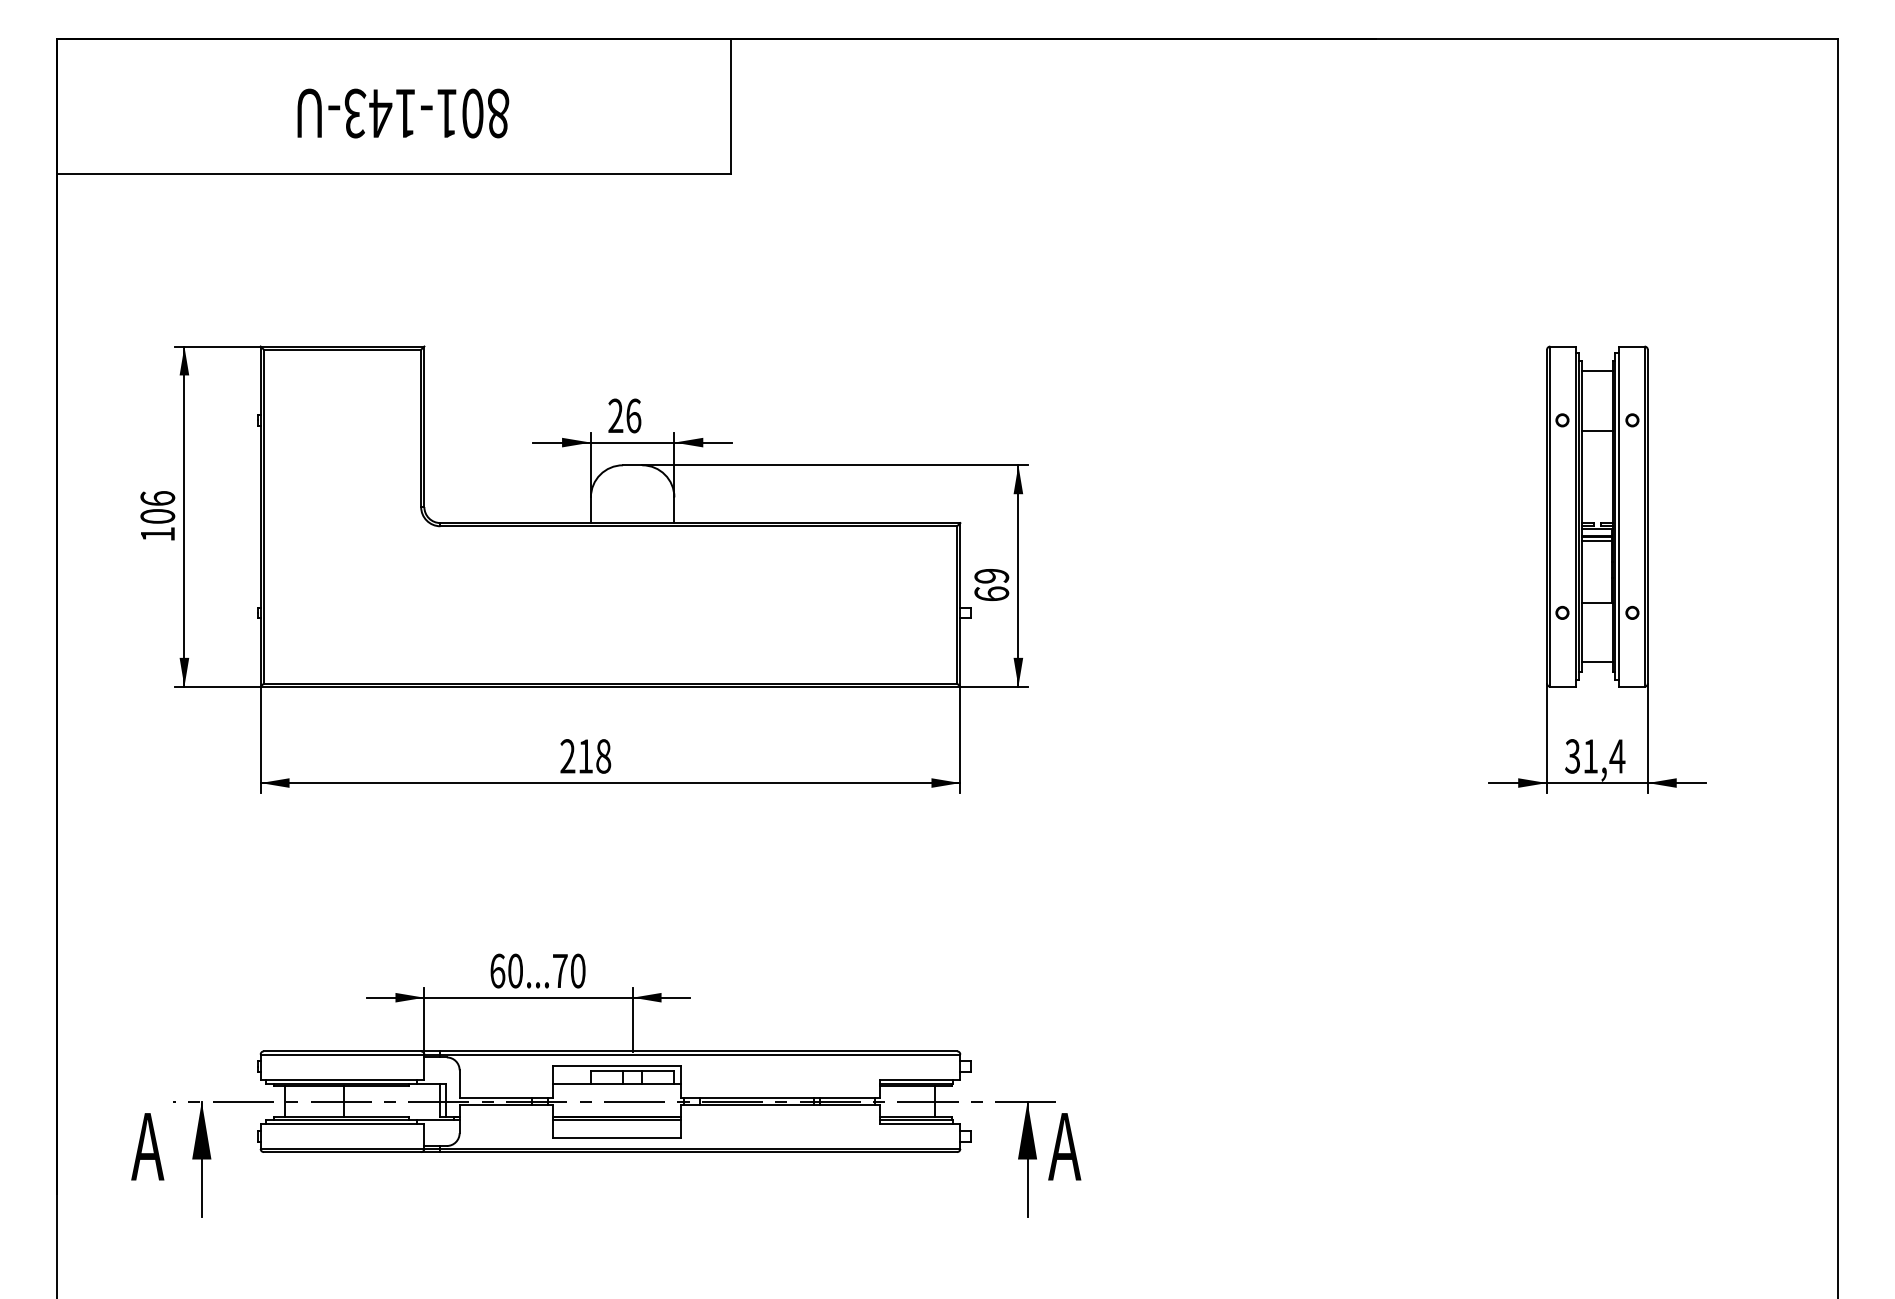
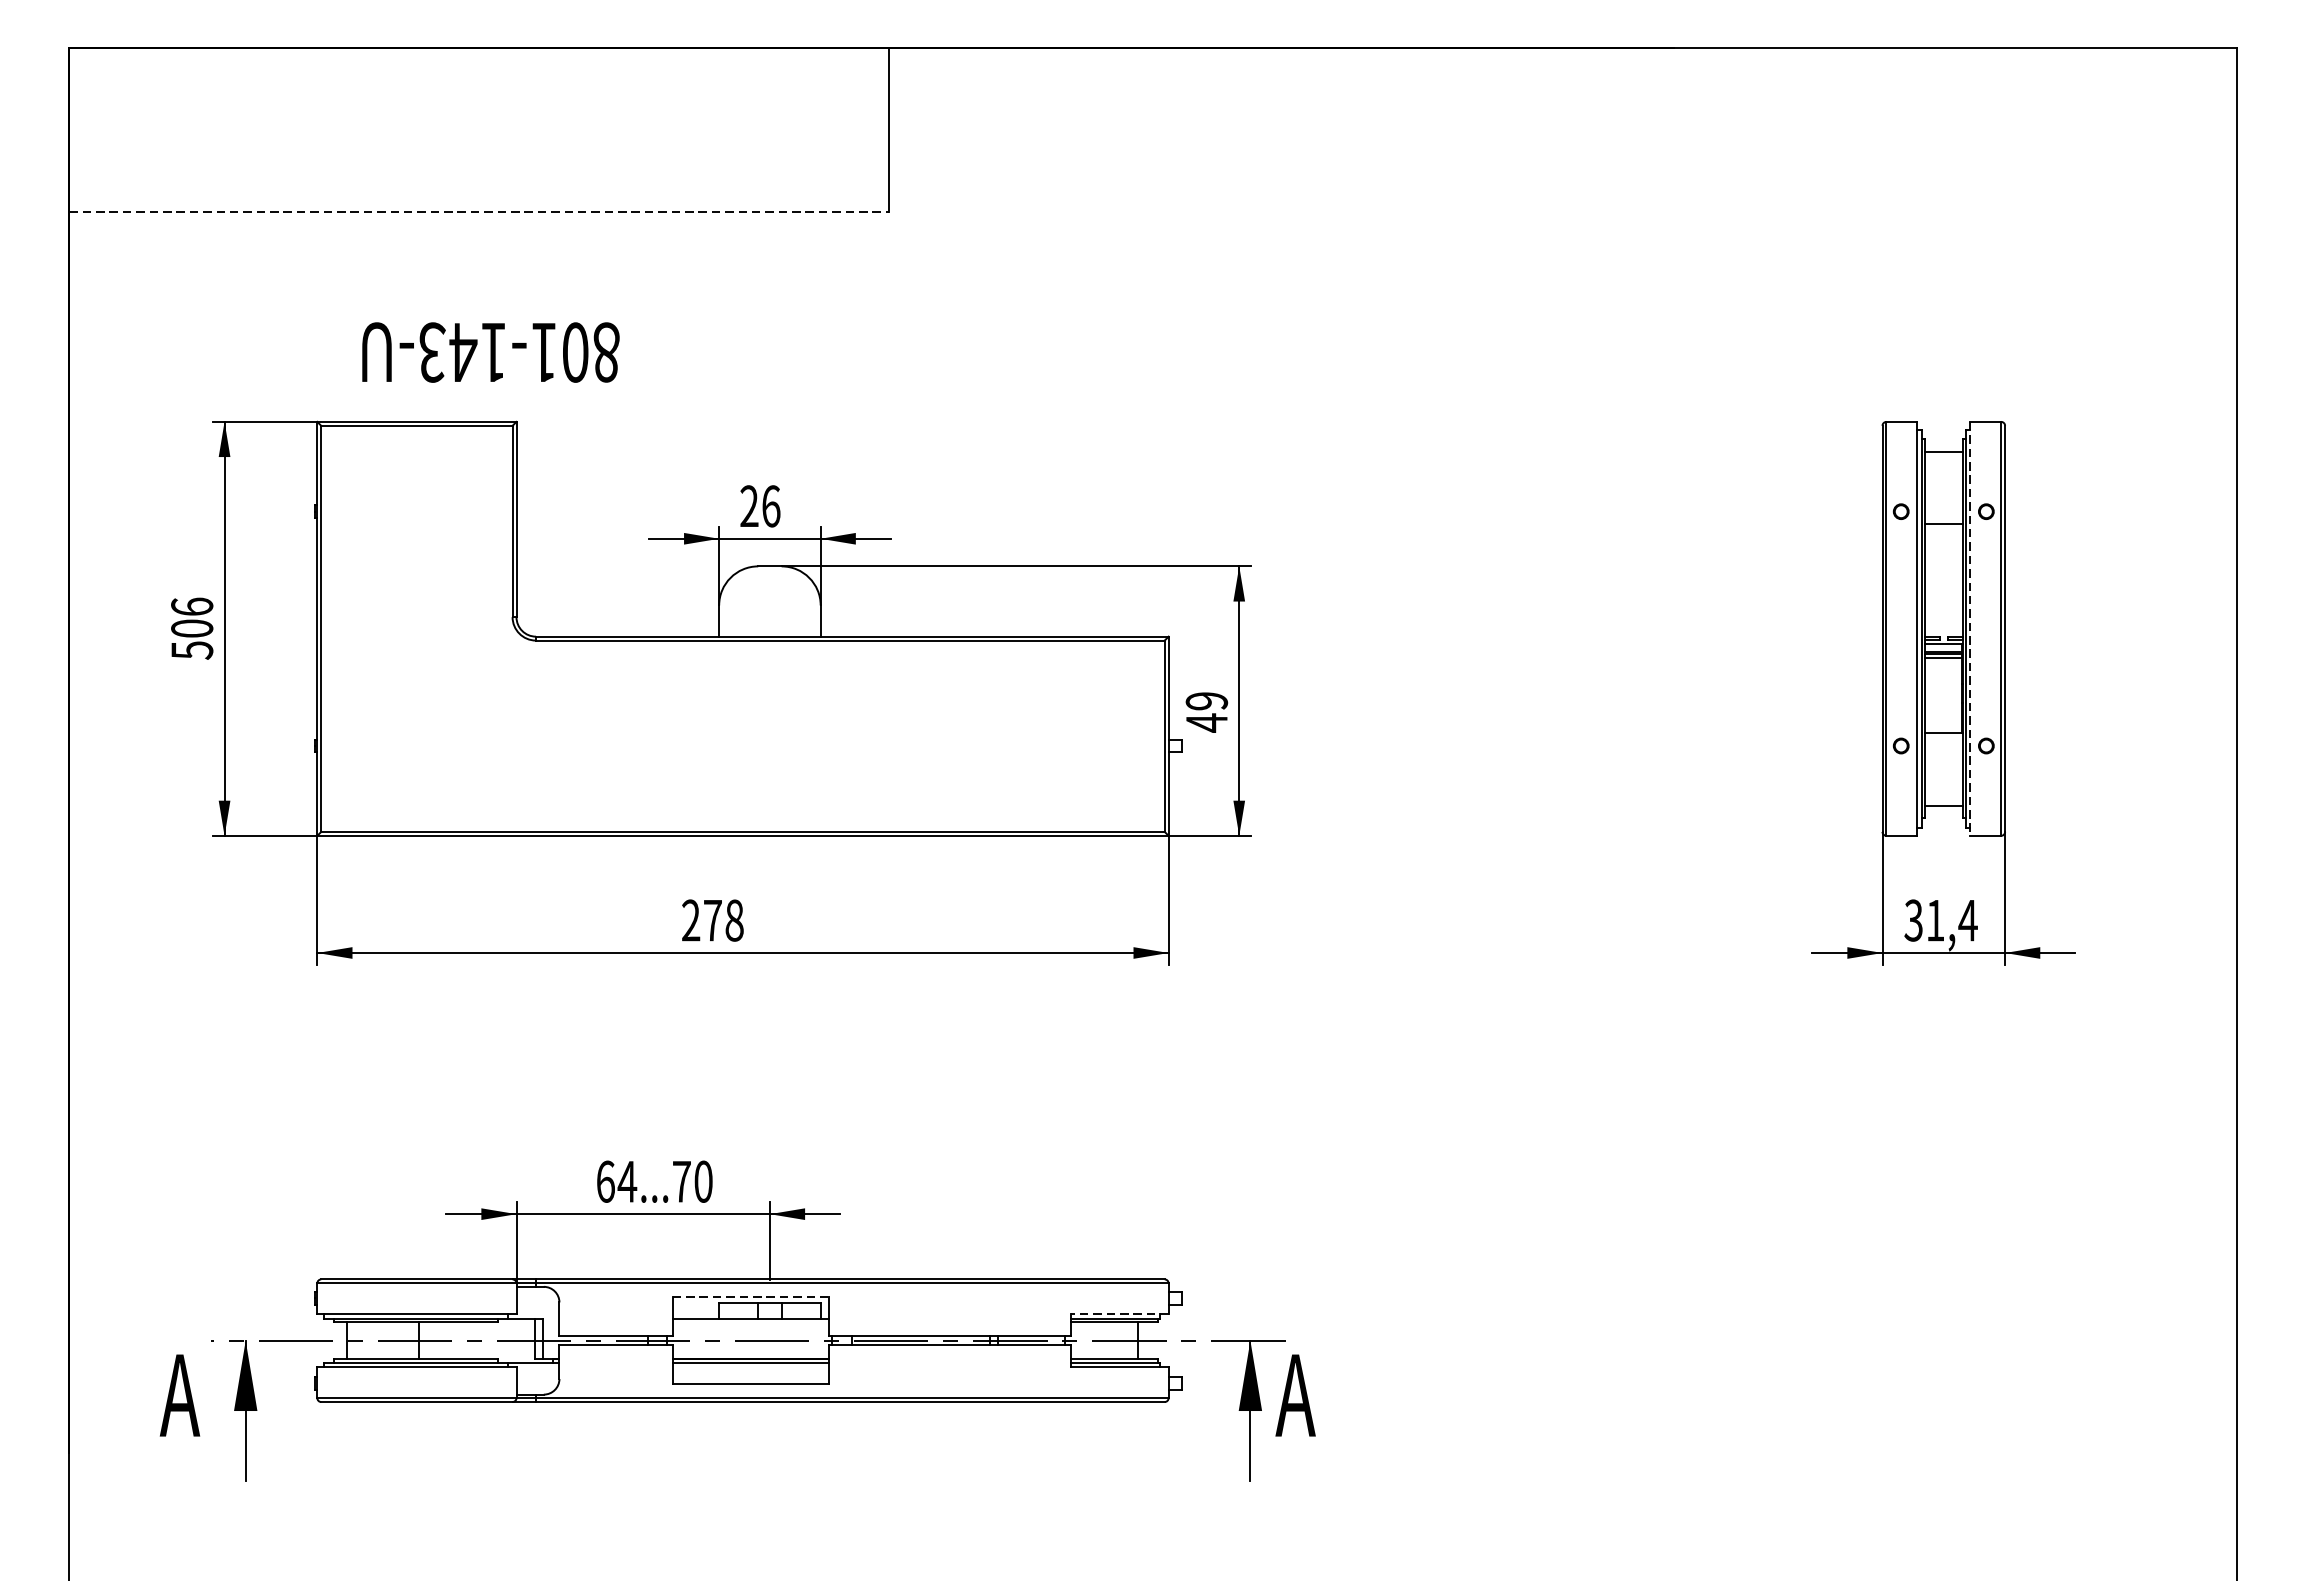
text: (403, 113) -> (491, 352), moved
line: (394, 173) -> (480, 211), solid -> dashed
line: (1619, 517) -> (1970, 629), solid -> dashed
text: (158, 534) -> (193, 650), 106 -> 506
text: (991, 594) -> (1206, 723), 69 -> 49
text: (585, 756) -> (712, 920), 218 -> 278
text: (515, 970) -> (627, 1181), 60...70 -> 64...70
line: (617, 1065) -> (751, 1296), solid -> dashed
line: (919, 1079) -> (1118, 1313), solid -> dashed

